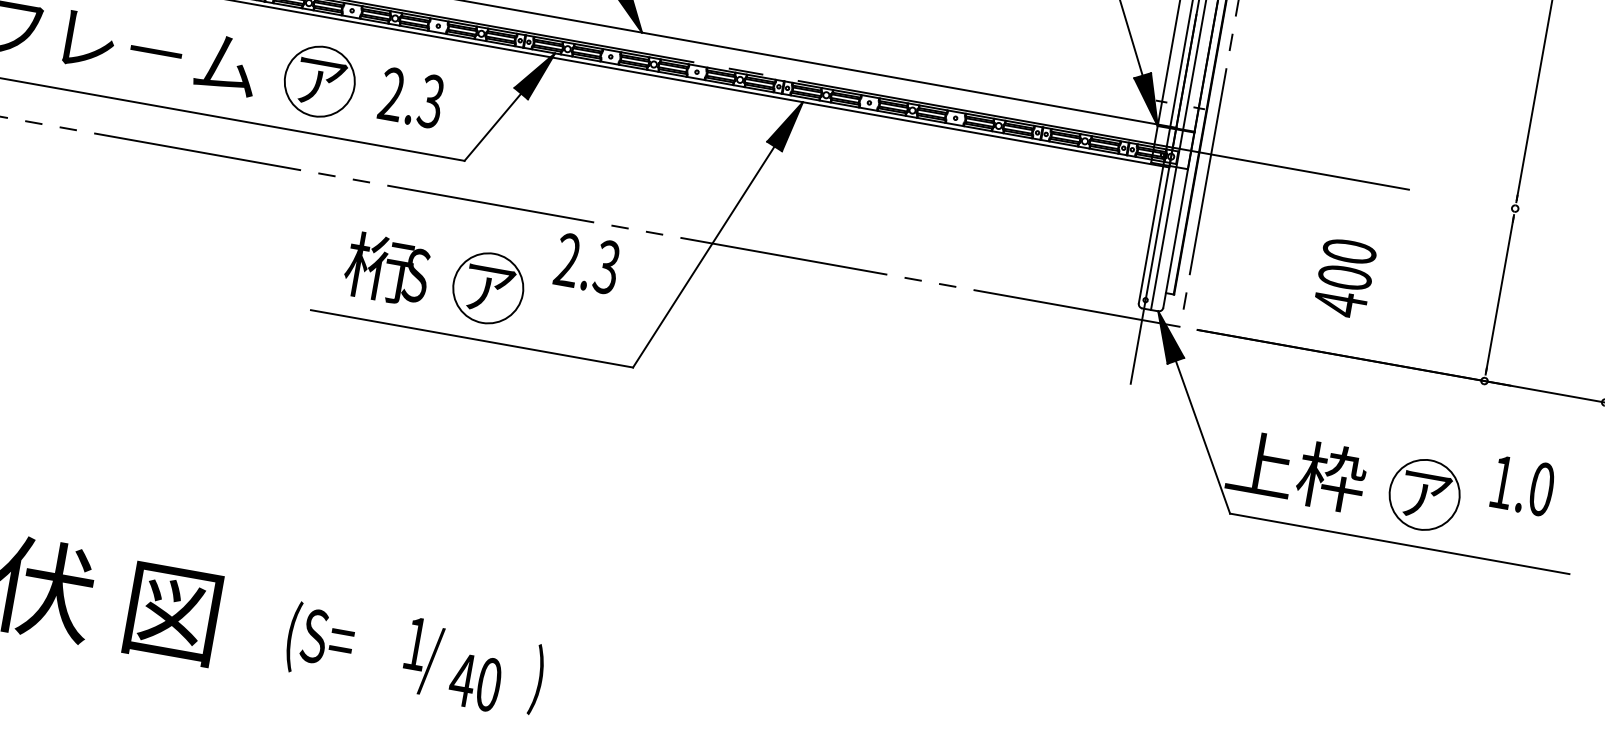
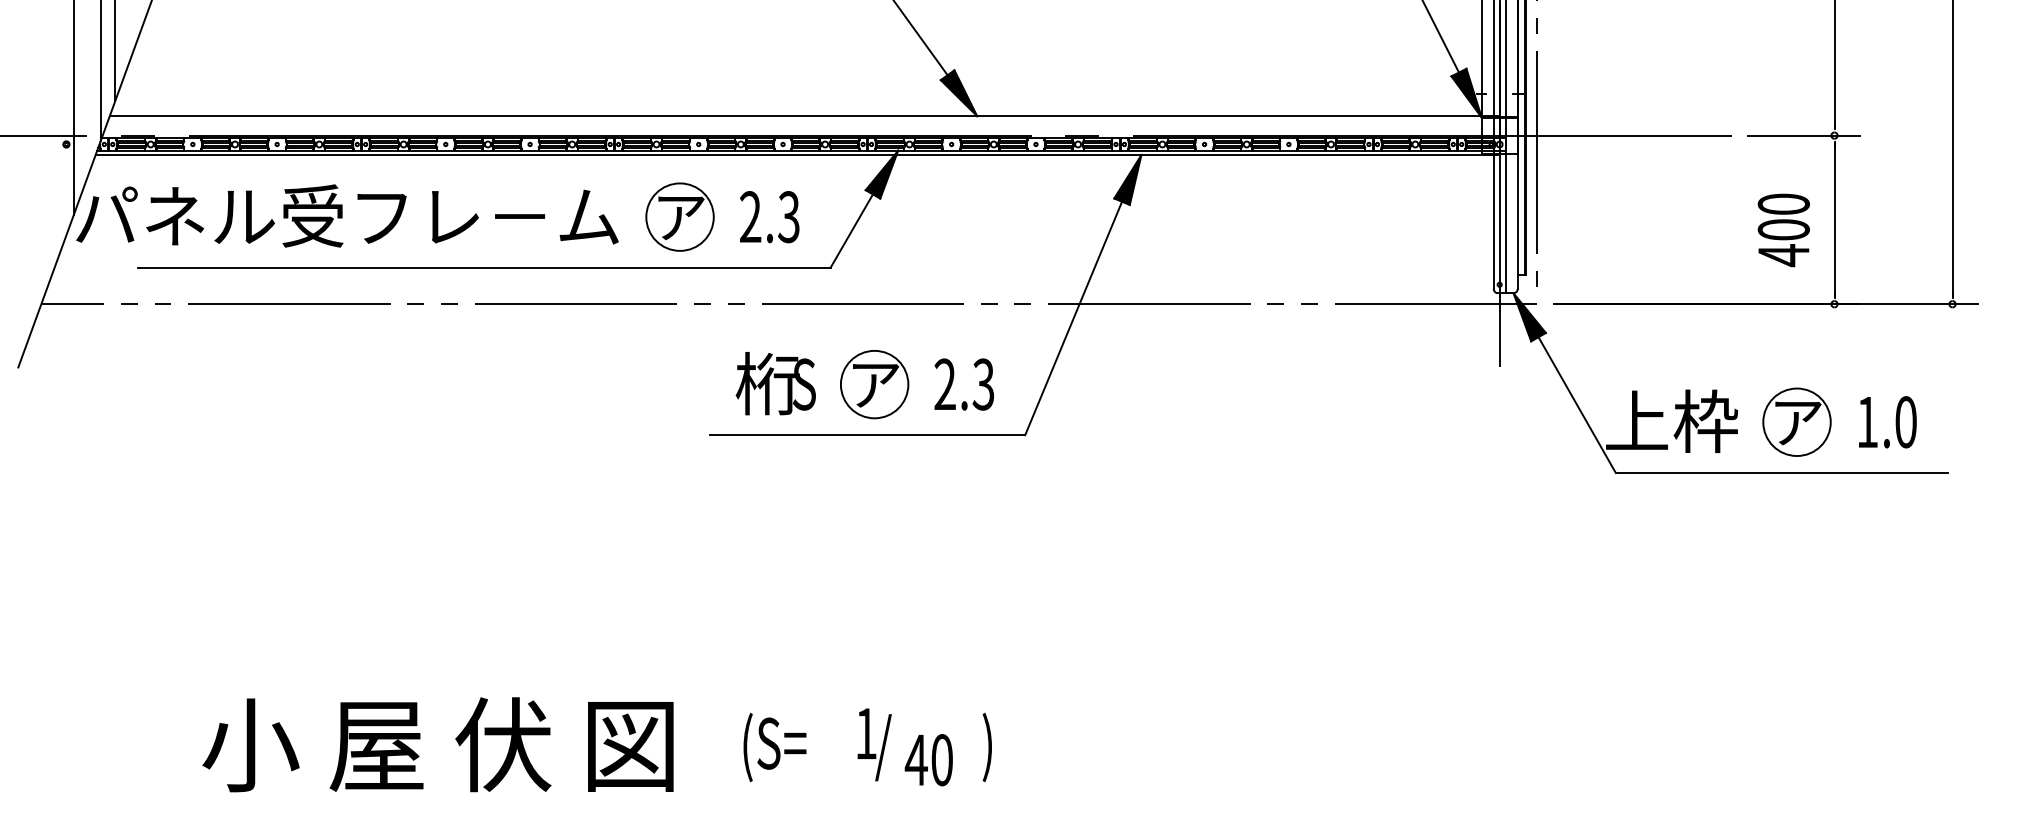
line: (1483, 202) -> (1803, 135), added
text: (586, 263) -> (963, 384), moved
text: (1344, 278) -> (1783, 230), moved
text: (1522, 486) -> (1887, 422), moved

